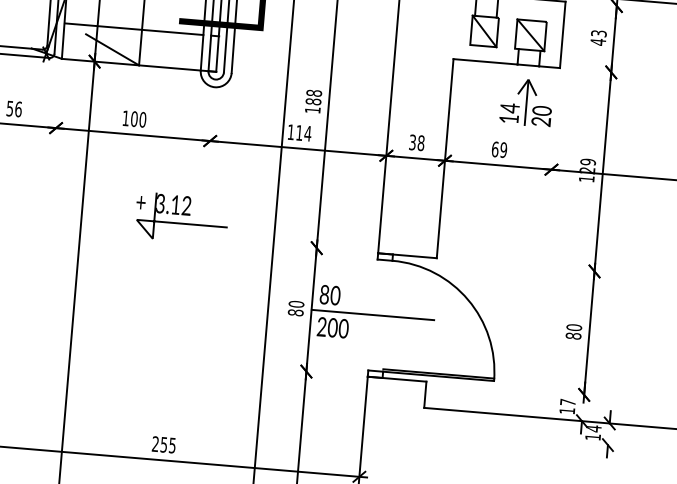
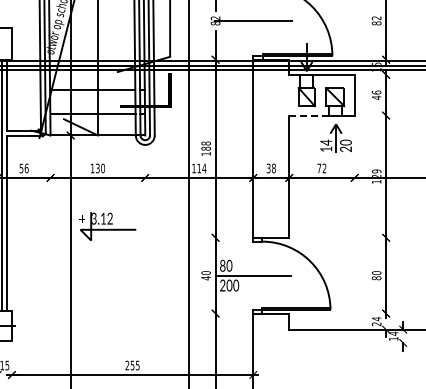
text: (598, 33) -> (376, 92), 43 -> 46
line: (484, 61) -> (308, 115), solid -> dashed
text: (133, 119) -> (97, 168), 100 -> 130
text: (498, 149) -> (321, 168), 69 -> 72
part: (181, 218) -> (107, 226), moved
text: (294, 313) -> (205, 278), 80 -> 40
text: (567, 406) -> (376, 321), 17 -> 24

